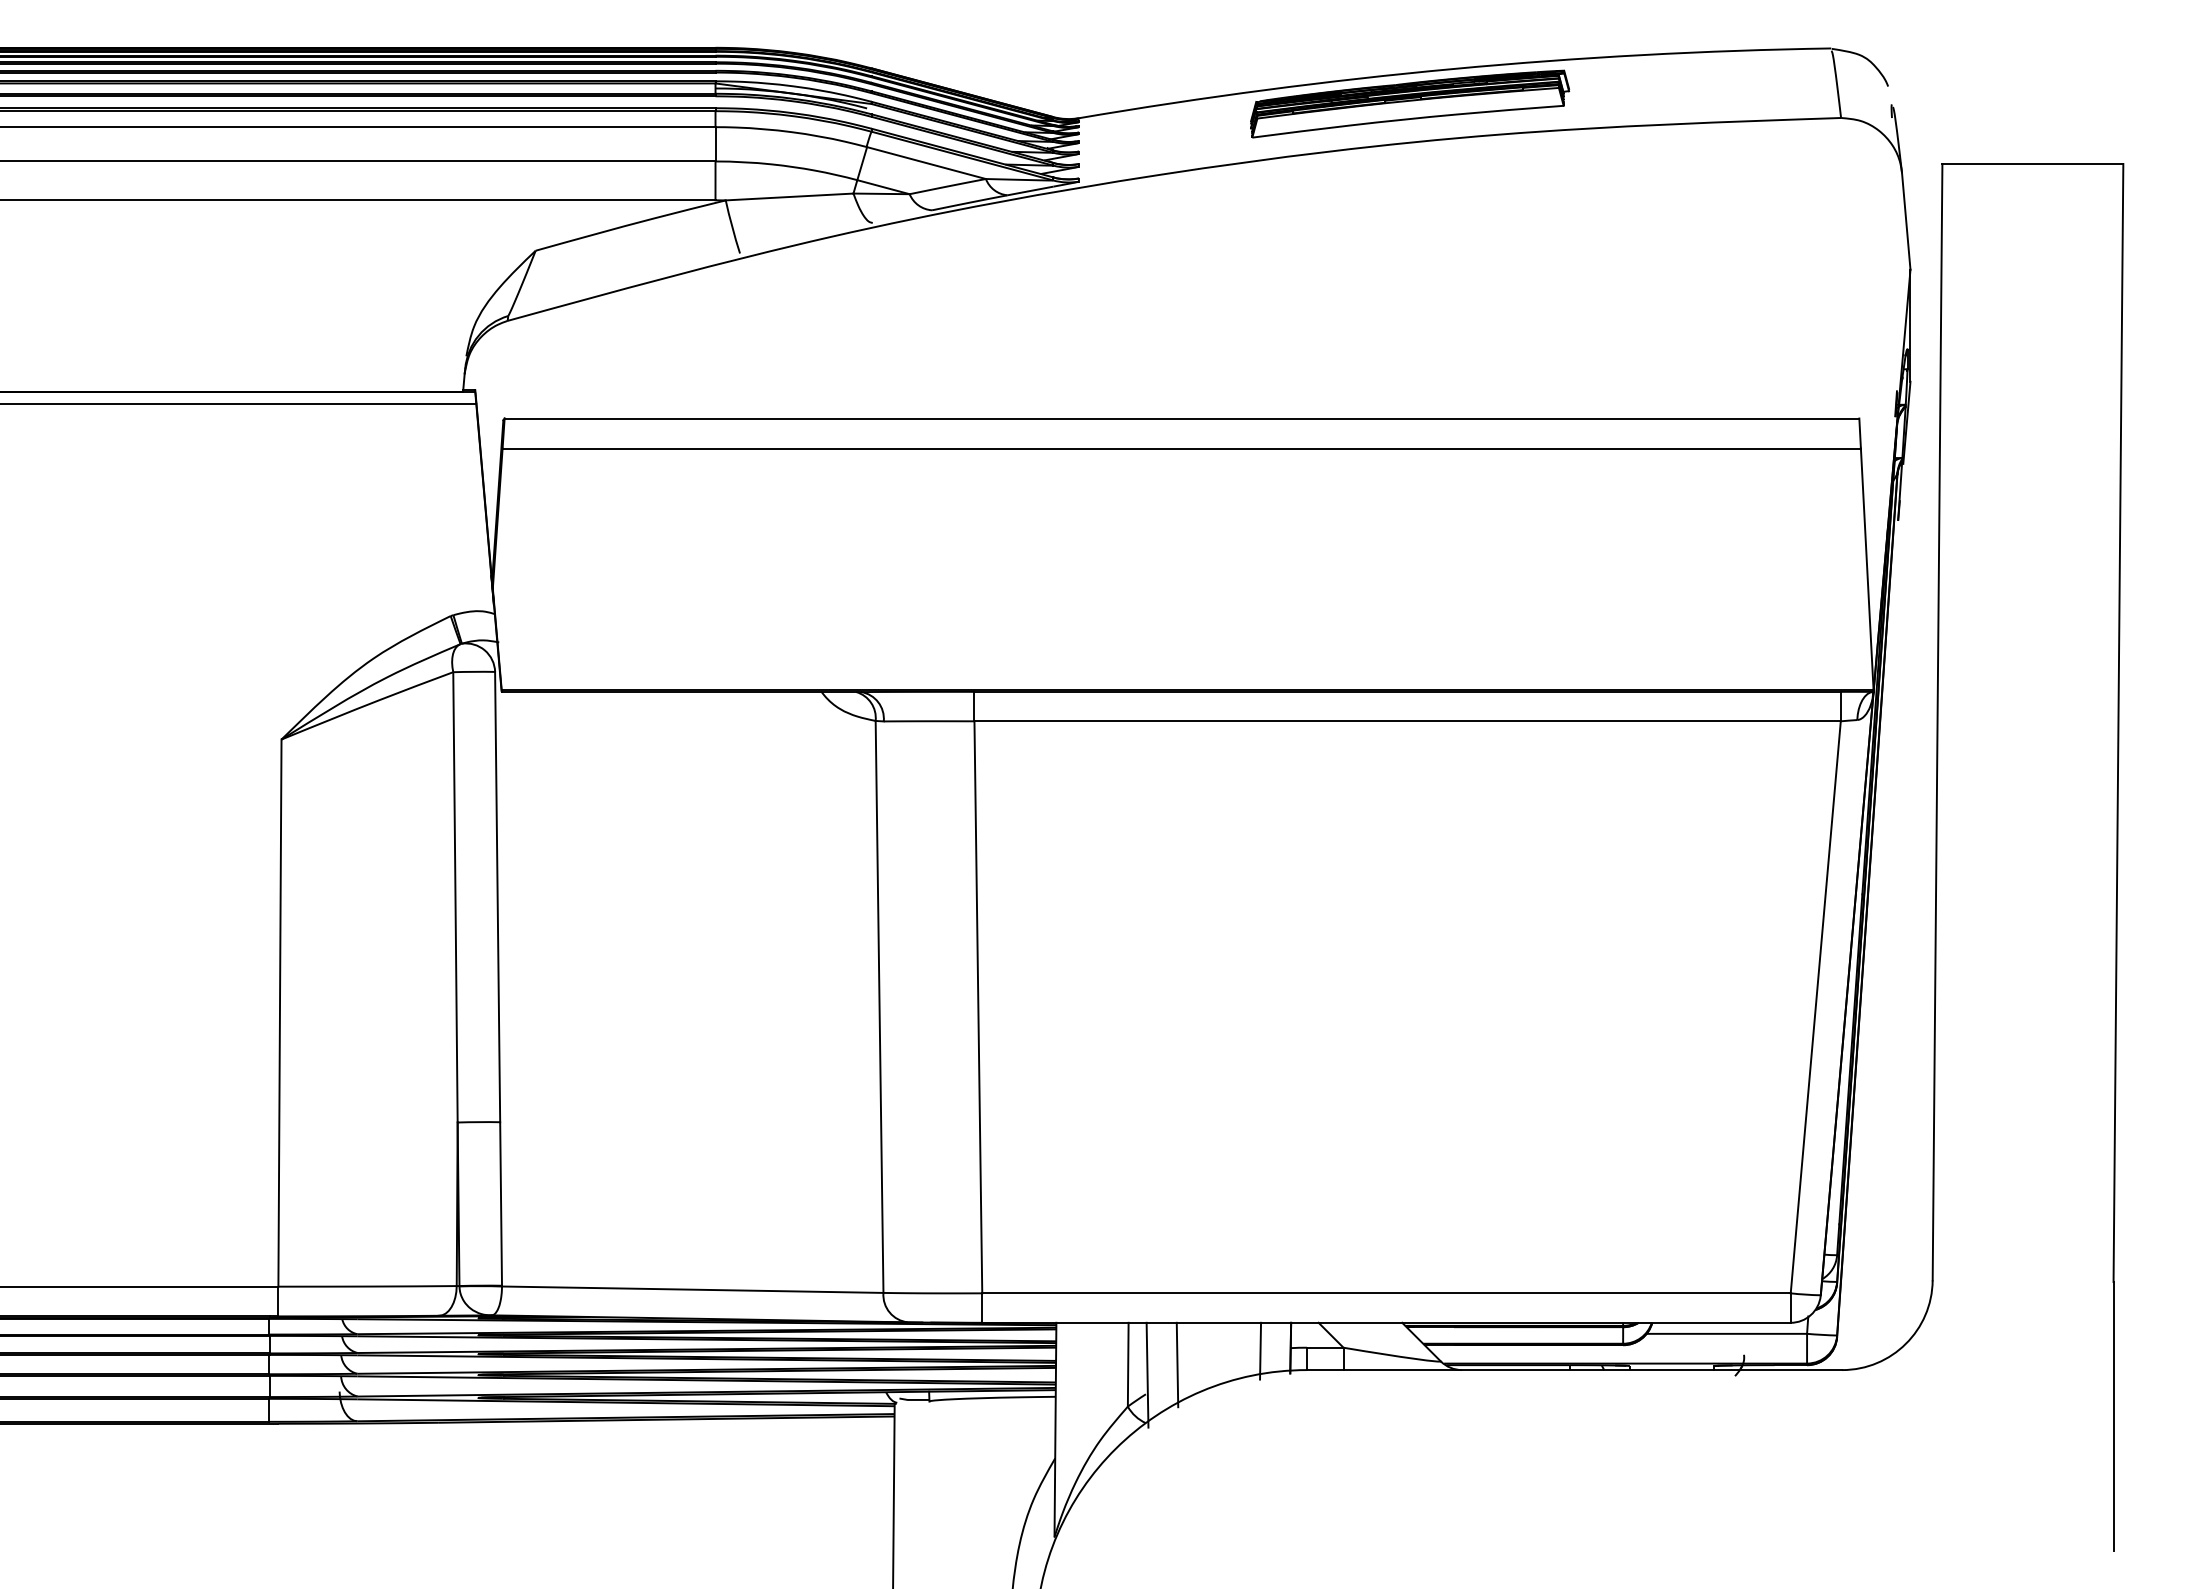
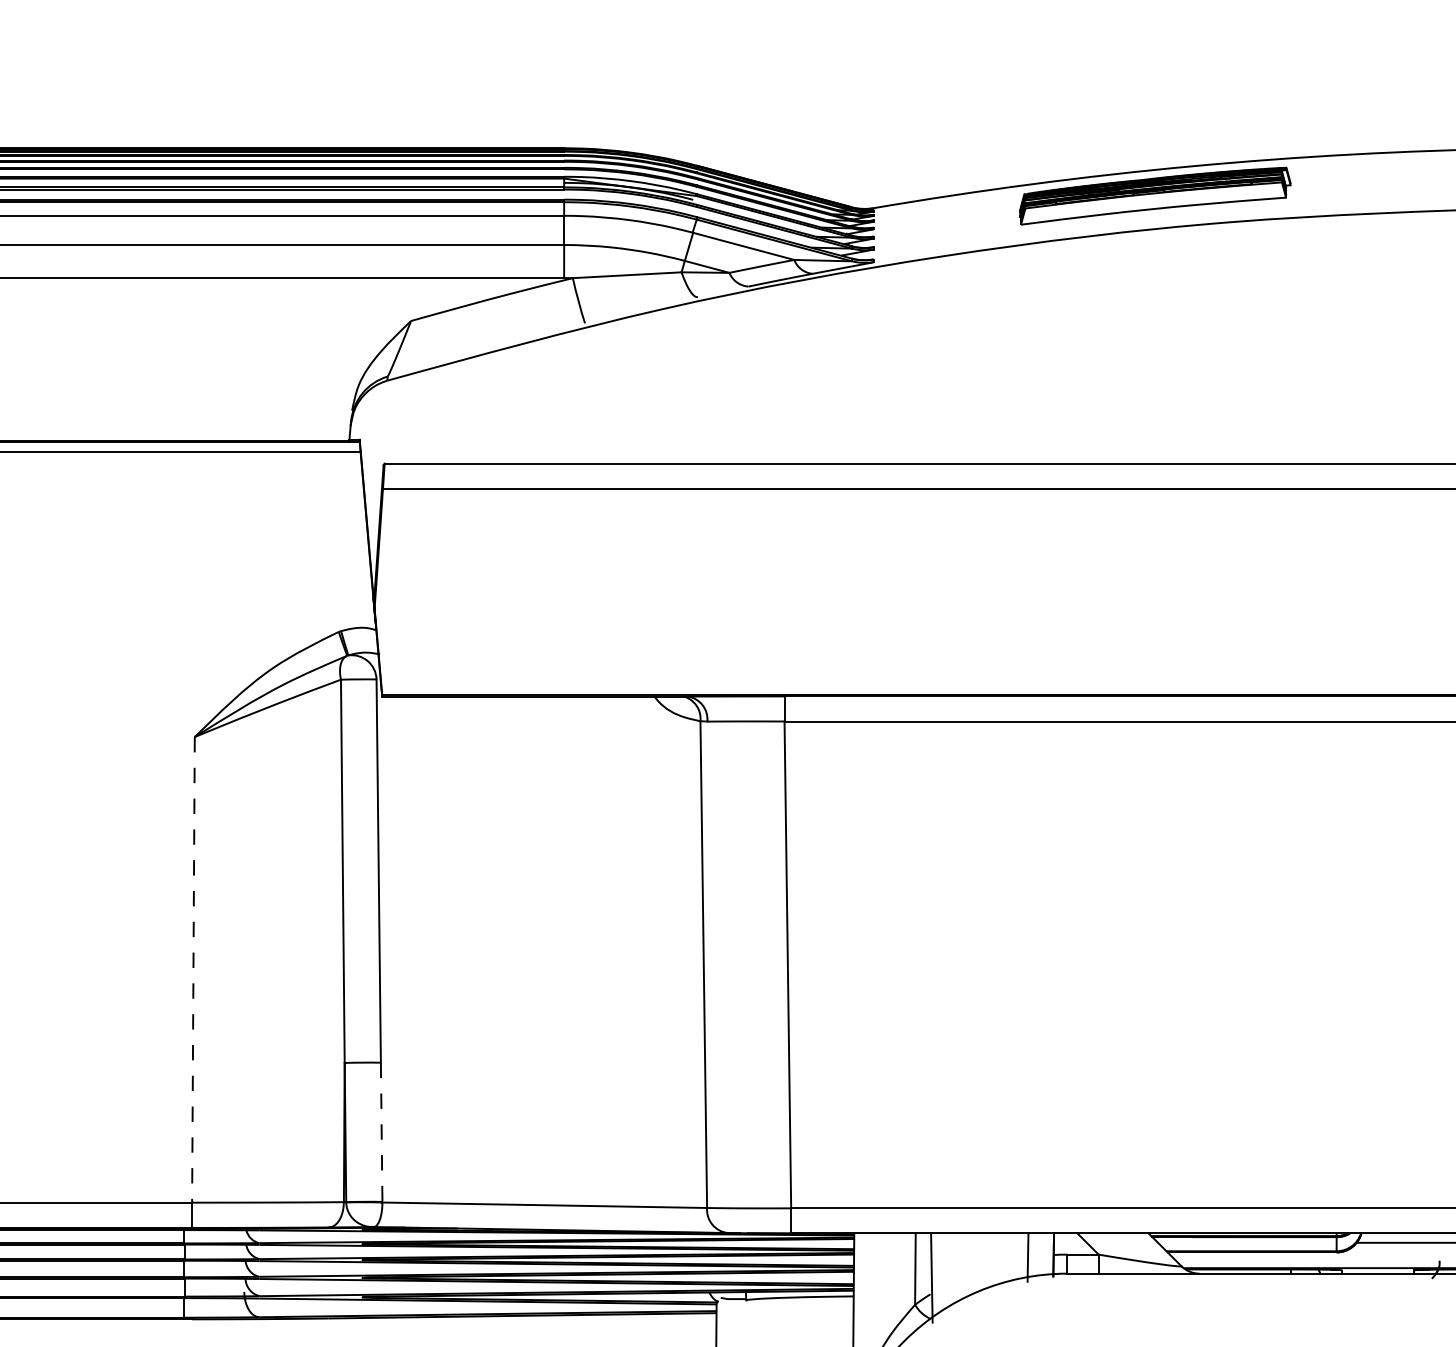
line: (279, 1013) -> (193, 970), solid -> dashed
line: (501, 1204) -> (382, 1132), solid -> dashed
line: (1177, 1364) -> (957, 1268), removed

